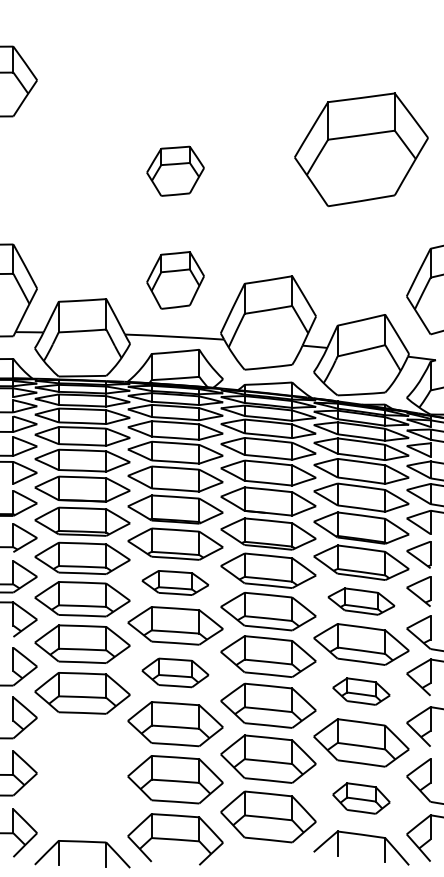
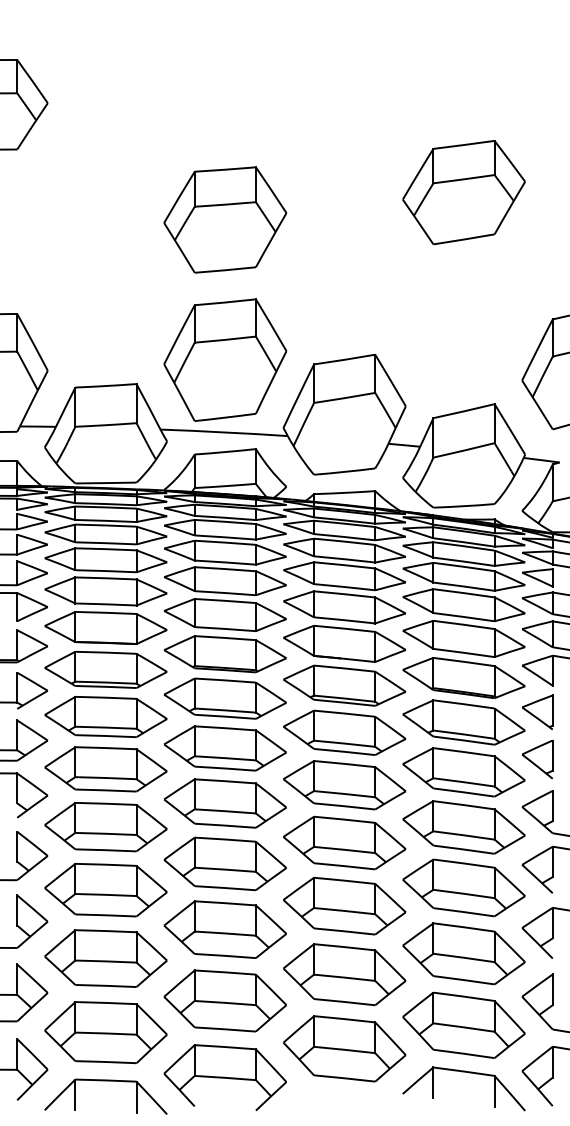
part: (361, 149) -> (463, 192), size x0.71
part: (175, 170) -> (225, 219), size x1.67
part: (175, 279) -> (225, 359), size x1.67
part: (174, 583) -> (224, 748), size x1.43
part: (361, 601) -> (463, 772), size x1.43
part: (174, 672) -> (224, 863), size x1.43
part: (361, 691) -> (463, 887), size x1.67
part: (82, 746) -> (105, 958), added
part: (361, 798) -> (463, 1024), size x1.67
part: (82, 804) -> (105, 1032), added

